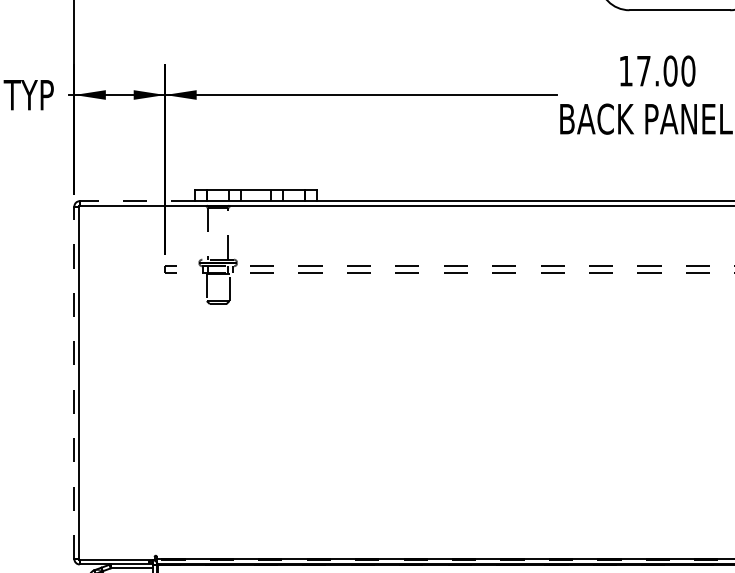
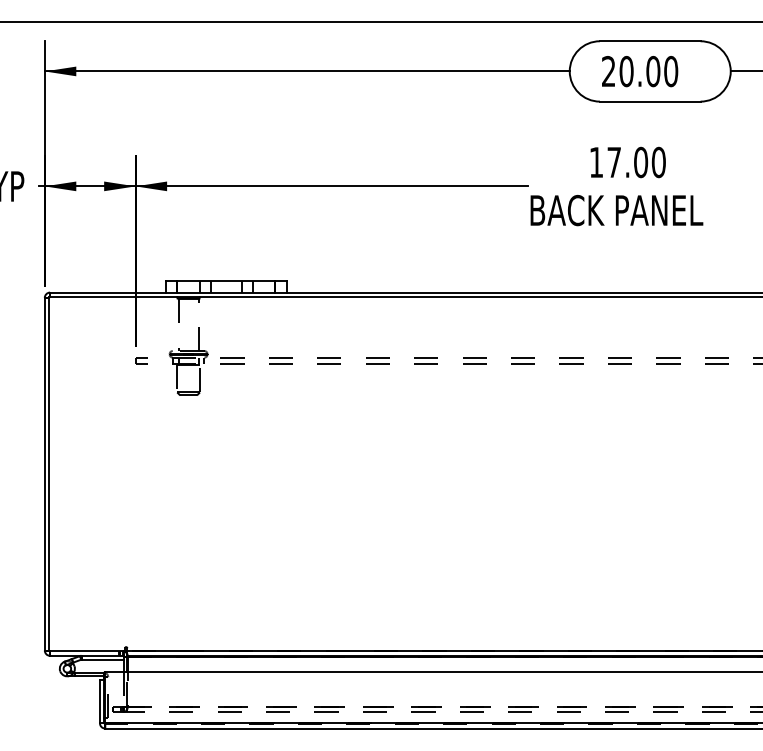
line: (138, 201) -> (108, 292), dashed -> solid
line: (74, 382) -> (44, 473), dashed -> solid

